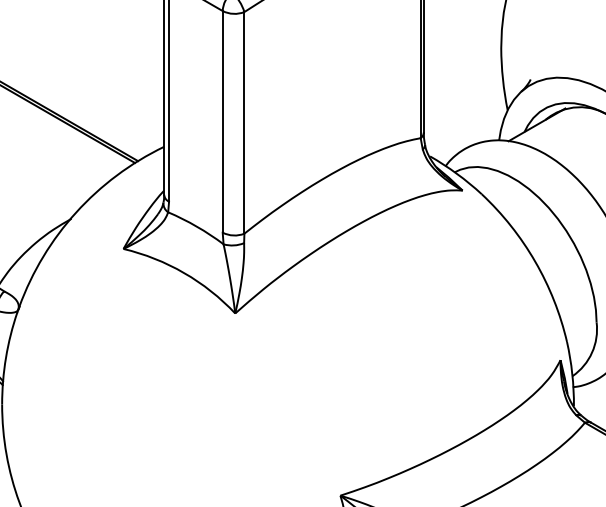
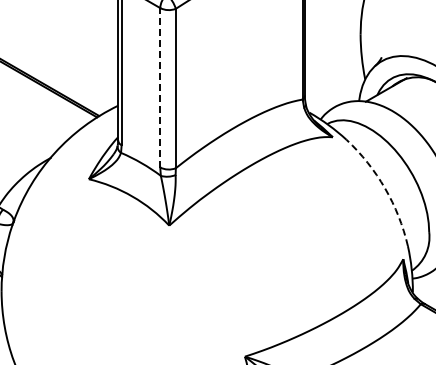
line: (223, 121) -> (160, 87), solid -> dashed
arc: (535, 261) -> (385, 188), solid -> dashed

